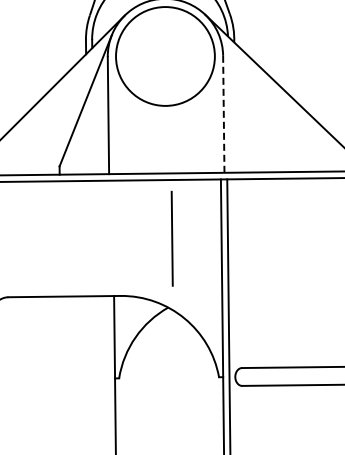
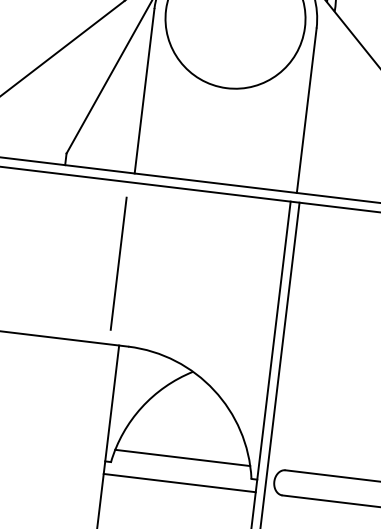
line: (223, 114) -> (306, 110), dashed -> solid
line: (171, 238) -> (117, 263), moved
line: (169, 368) -> (183, 457), added
line: (169, 386) -> (180, 482), added

